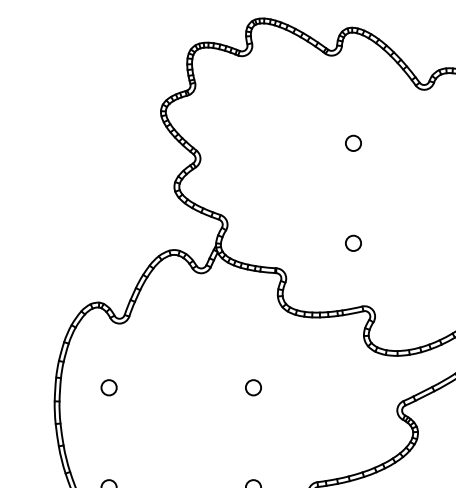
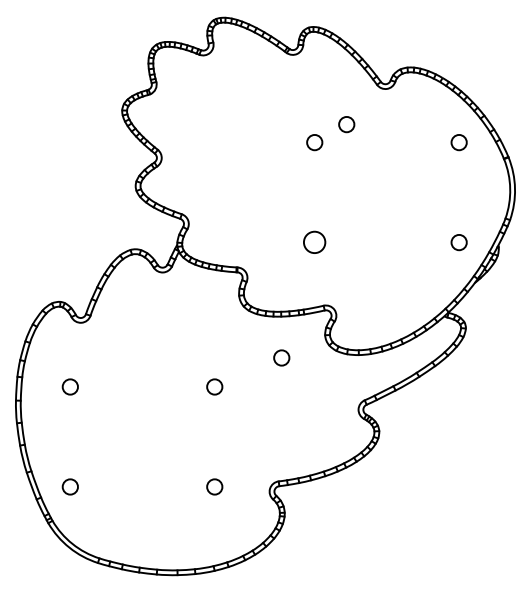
circle: (385, 125) -> (346, 124), added
circle: (353, 243) -> (314, 242), size x1.4
circle: (320, 358) -> (281, 357), added

